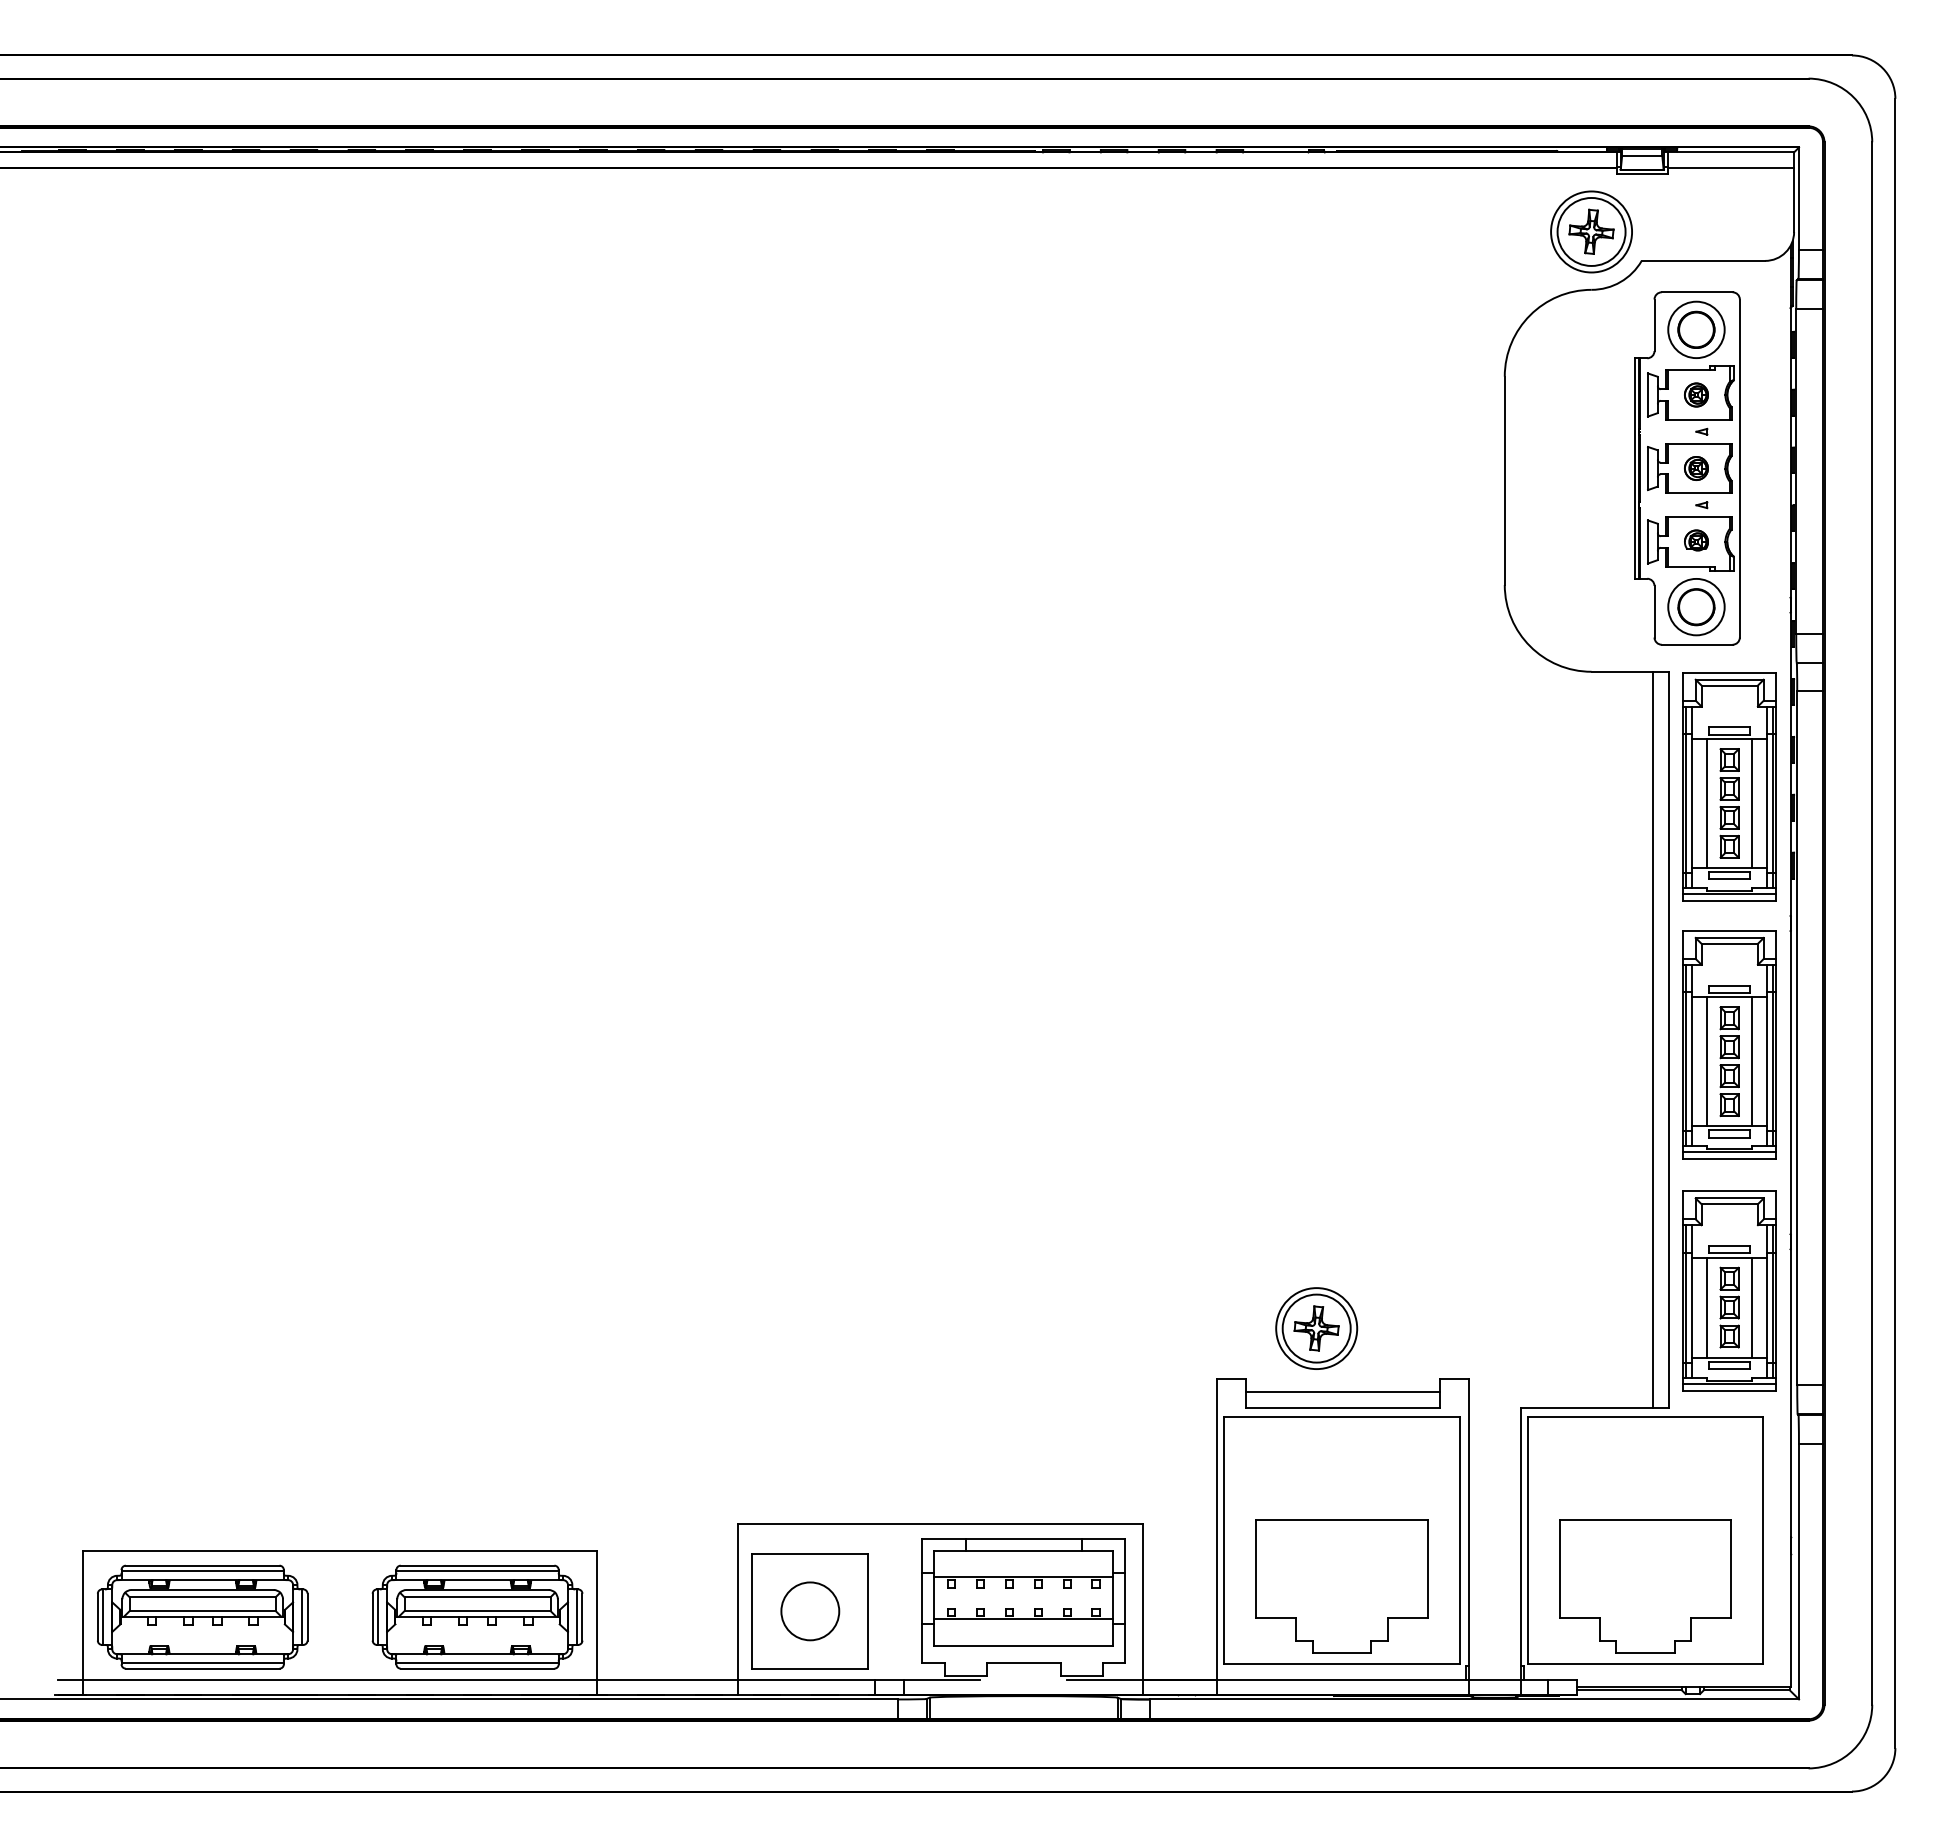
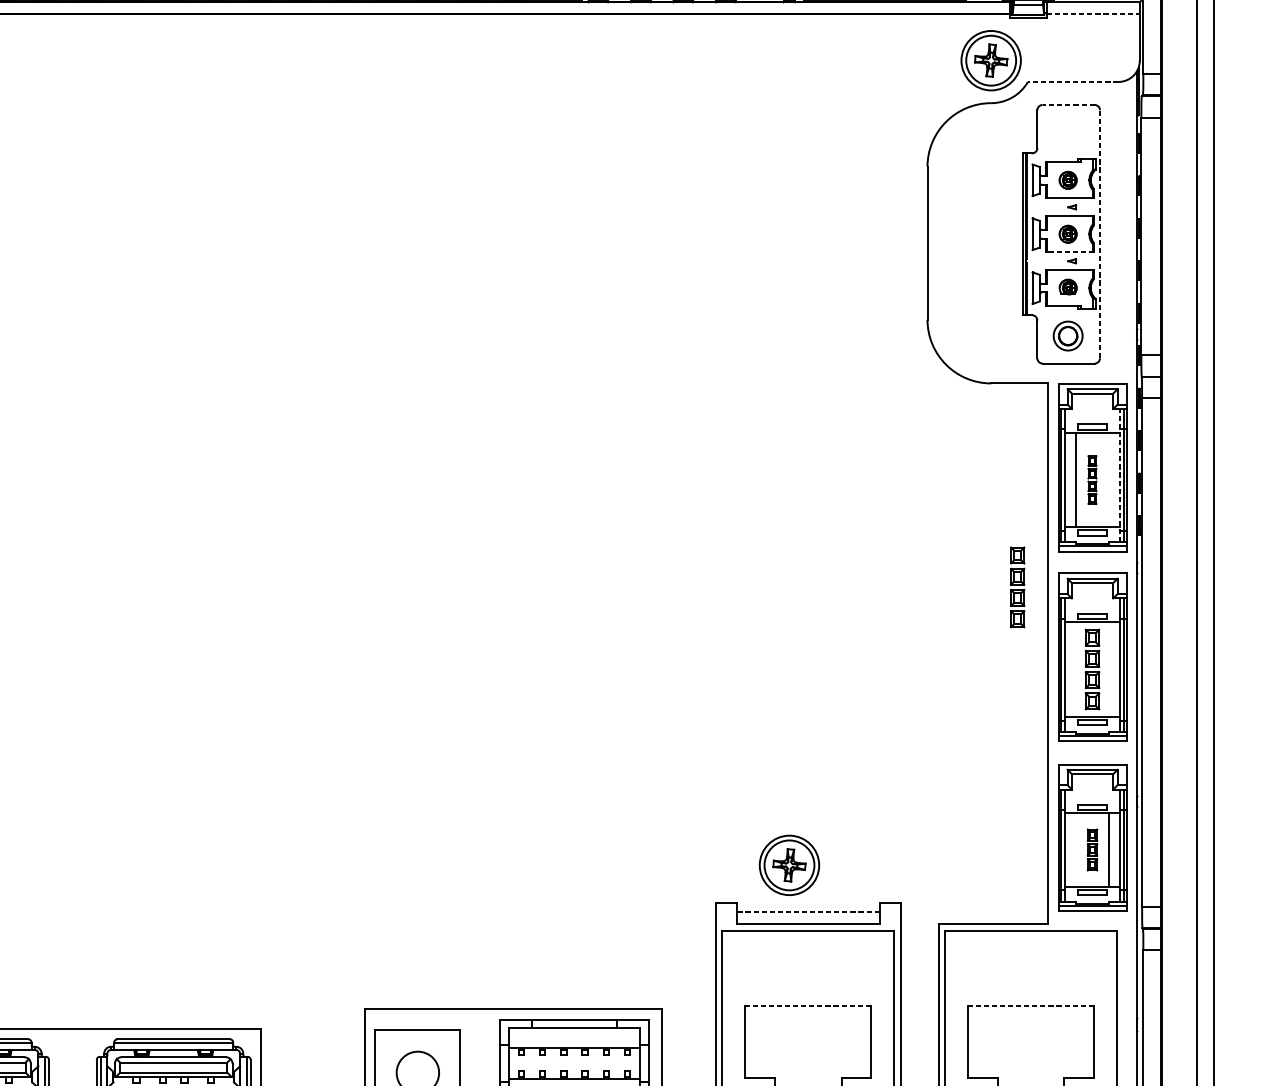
line: (1731, 168) -> (1093, 14), solid -> dashed
line: (1703, 260) -> (1073, 81), solid -> dashed
line: (1696, 292) -> (1068, 105), solid -> dashed
part: (1696, 329) -> (1068, 132), removed
line: (1739, 468) -> (1099, 234), solid -> dashed
line: (1698, 493) -> (1069, 252), solid -> dashed
part: (1696, 607) -> (1068, 336), size x0.7
line: (1767, 797) -> (1120, 475), solid -> dashed
part: (1729, 803) -> (1092, 480), size x0.6
line: (1752, 803) -> (1109, 480), removed
part: (1627, 949) -> (1017, 587), added
line: (1653, 1039) -> (1036, 653), removed
line: (1707, 1061) -> (1076, 669), removed
line: (1752, 1061) -> (1109, 669), removed
line: (1707, 1307) -> (1076, 849), removed
part: (1729, 1307) -> (1092, 849), size x0.7
line: (1342, 1392) -> (808, 912), solid -> dashed
line: (1342, 1519) -> (808, 1005), solid -> dashed
line: (1645, 1519) -> (1030, 1005), solid -> dashed

